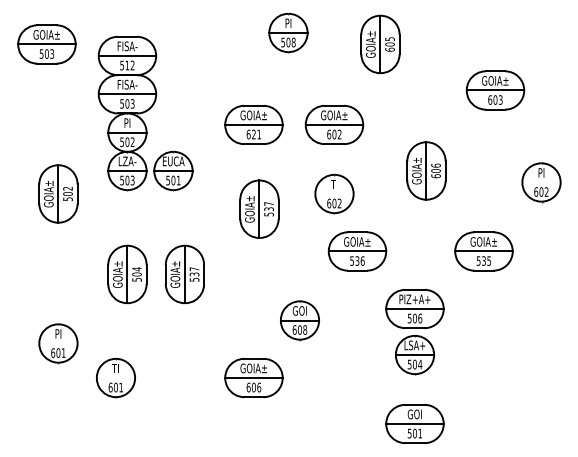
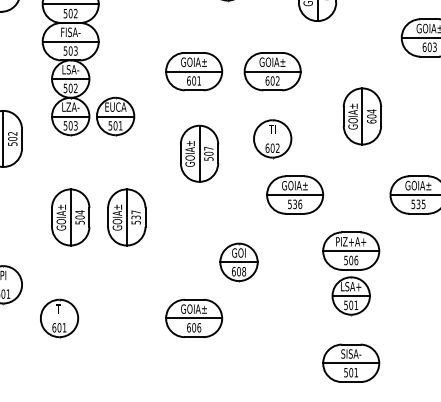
text: (127, 65) -> (70, 13), 512 -> 502
text: (127, 122) -> (70, 69), PI -> LSA-
text: (253, 134) -> (193, 80), 621 -> 601
text: (435, 165) -> (371, 111), 606 -> 604
text: (268, 209) -> (208, 154), 537 -> 507
text: (420, 364) -> (356, 305), 504 -> 501
text: (414, 414) -> (350, 354), GOI -> SISA-

